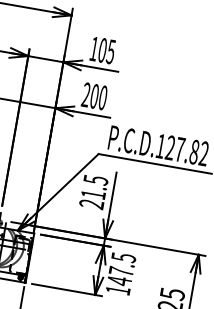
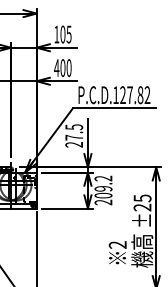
text: (85, 94) -> (56, 67), 200 -> 400
text: (92, 194) -> (73, 137), 21.5 -> 27.5
text: (120, 273) -> (103, 190), 147.5 -> 209.2

